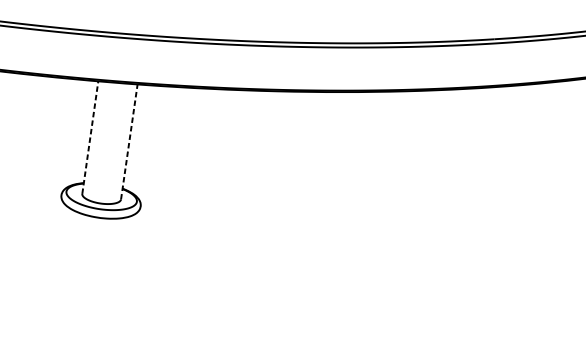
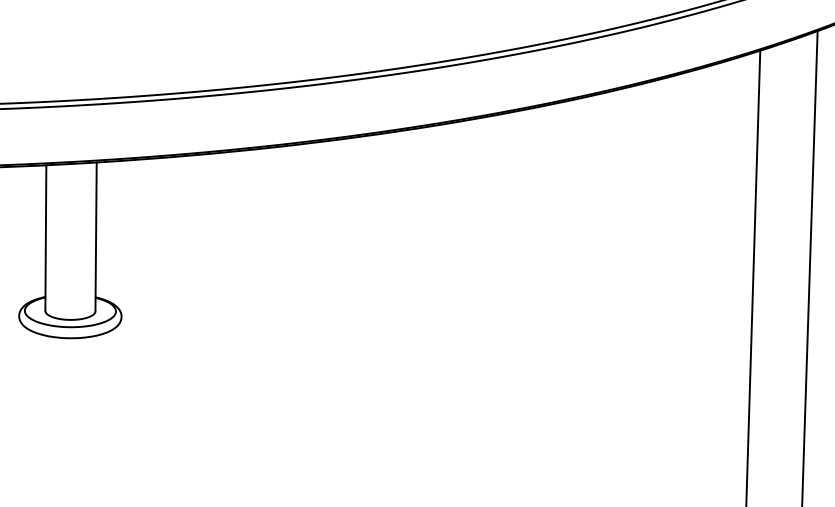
line: (89, 137) -> (45, 238), dashed -> solid
line: (129, 141) -> (96, 236), dashed -> solid

